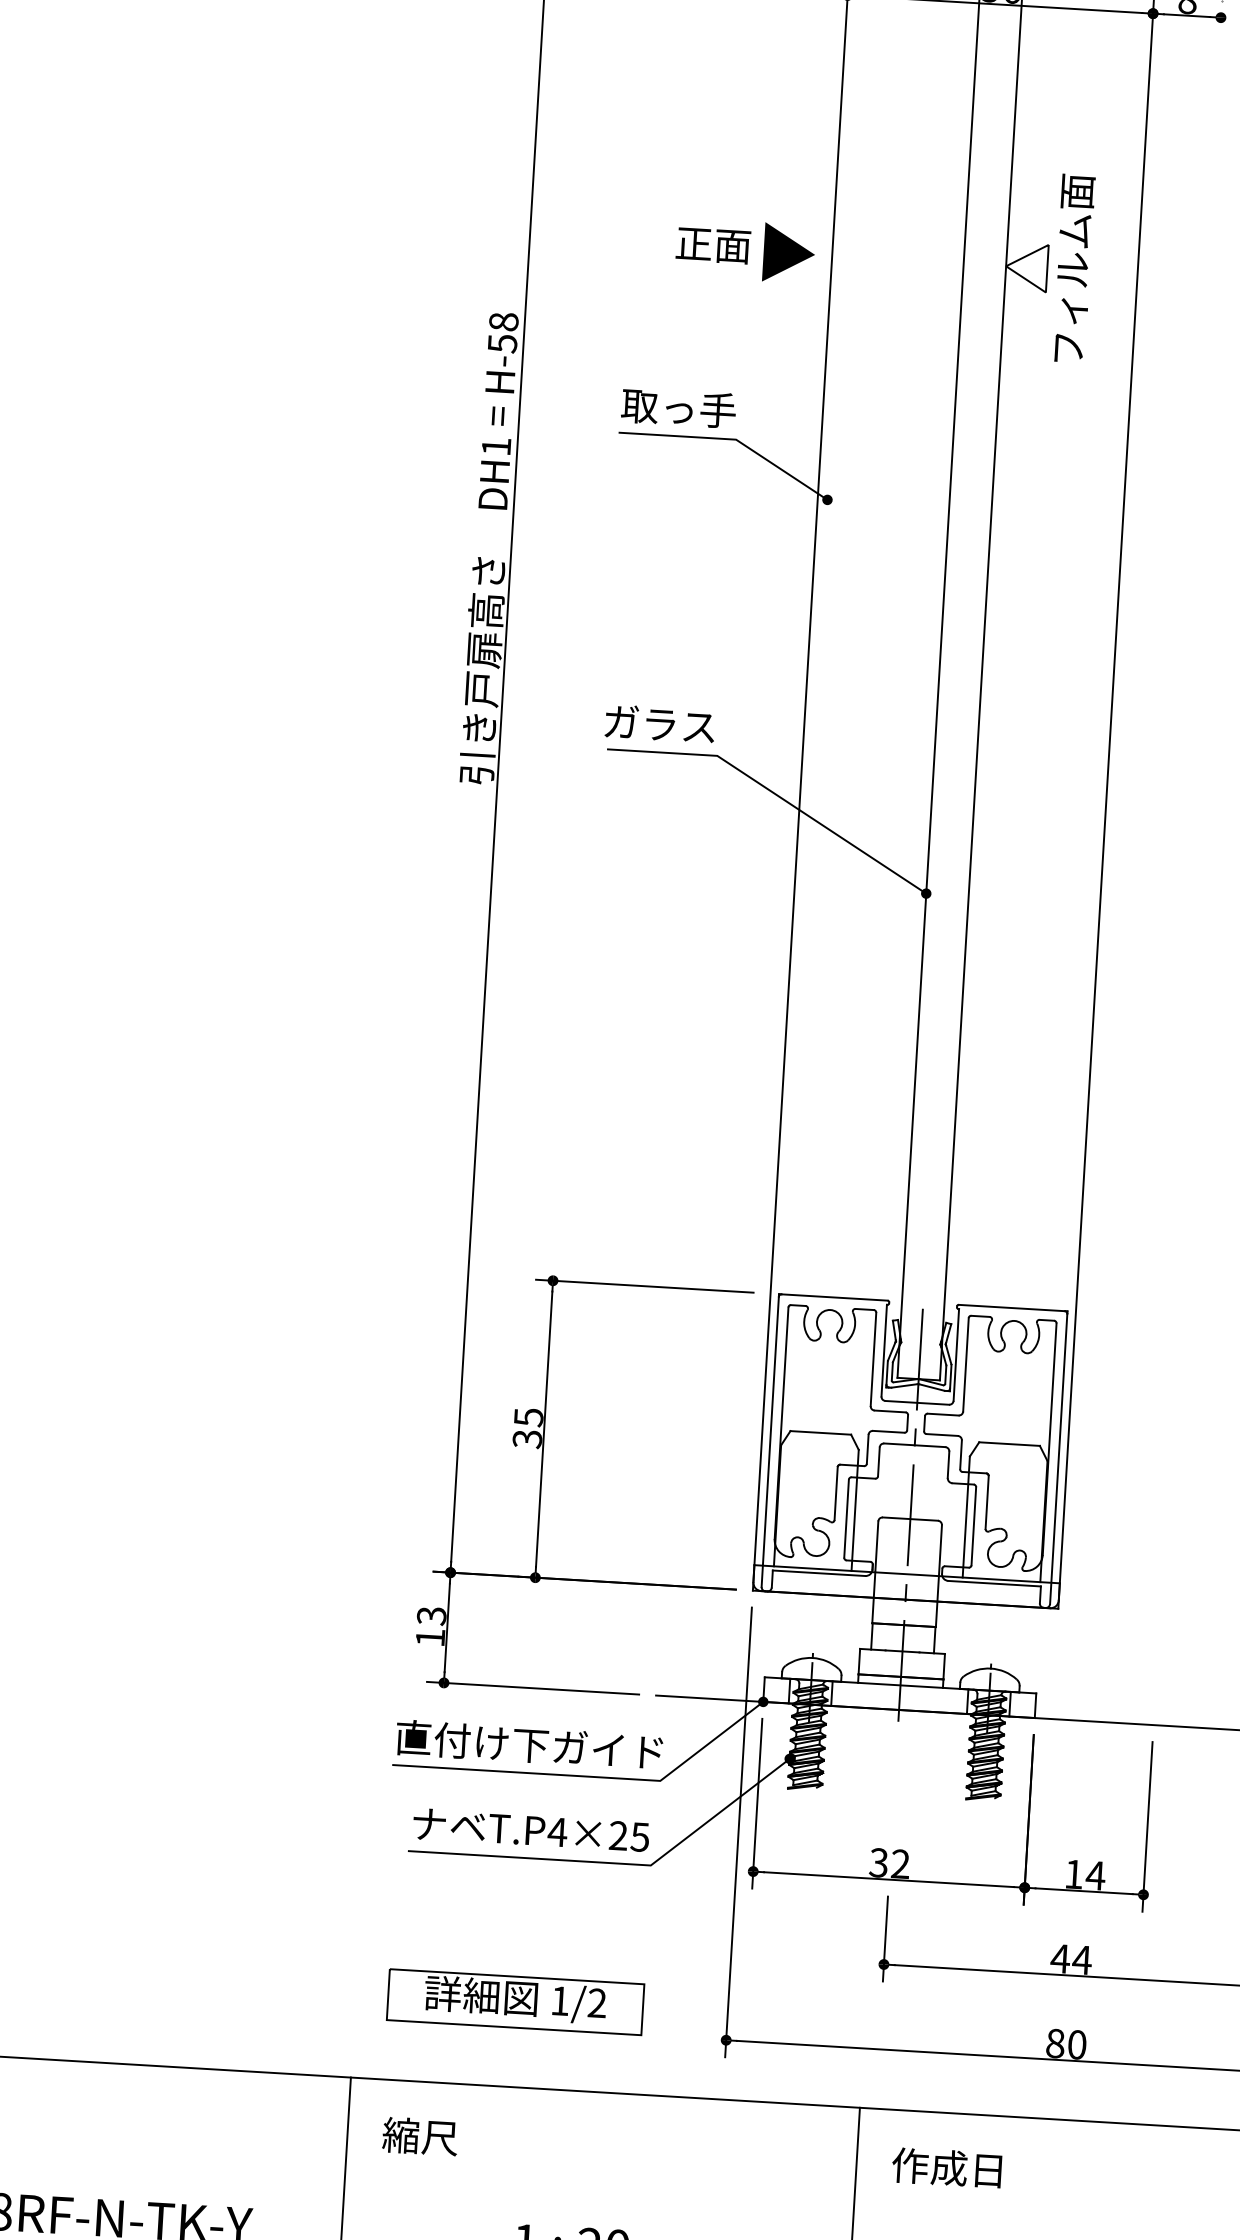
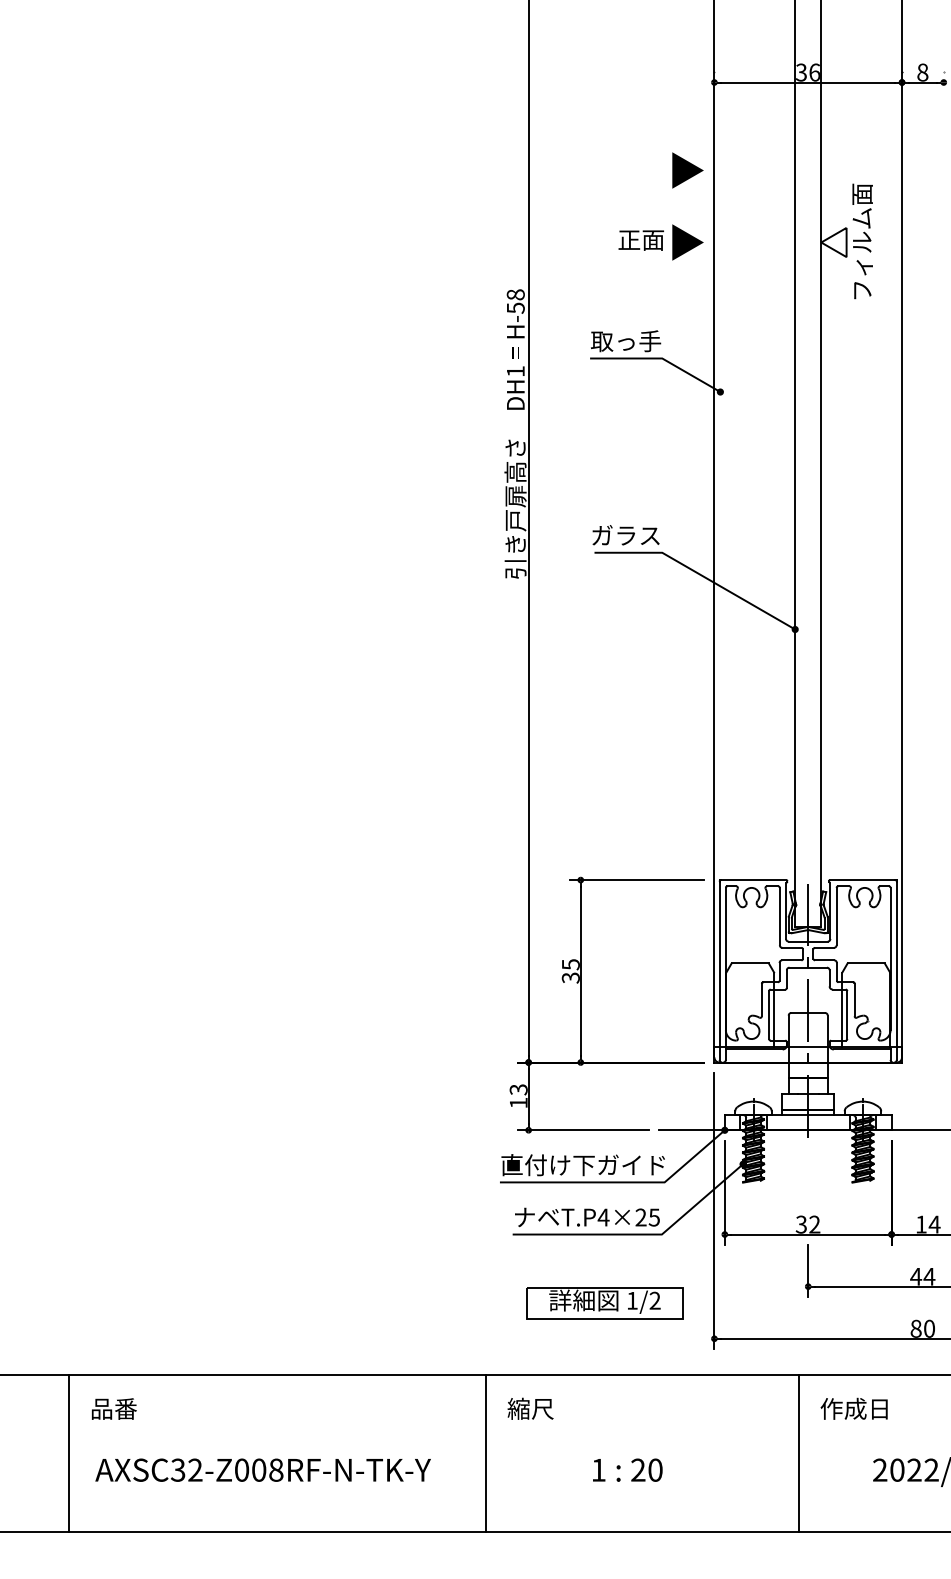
part: (795, 136) -> (687, 170), added
part: (514, 2002) -> (604, 1303), moved

